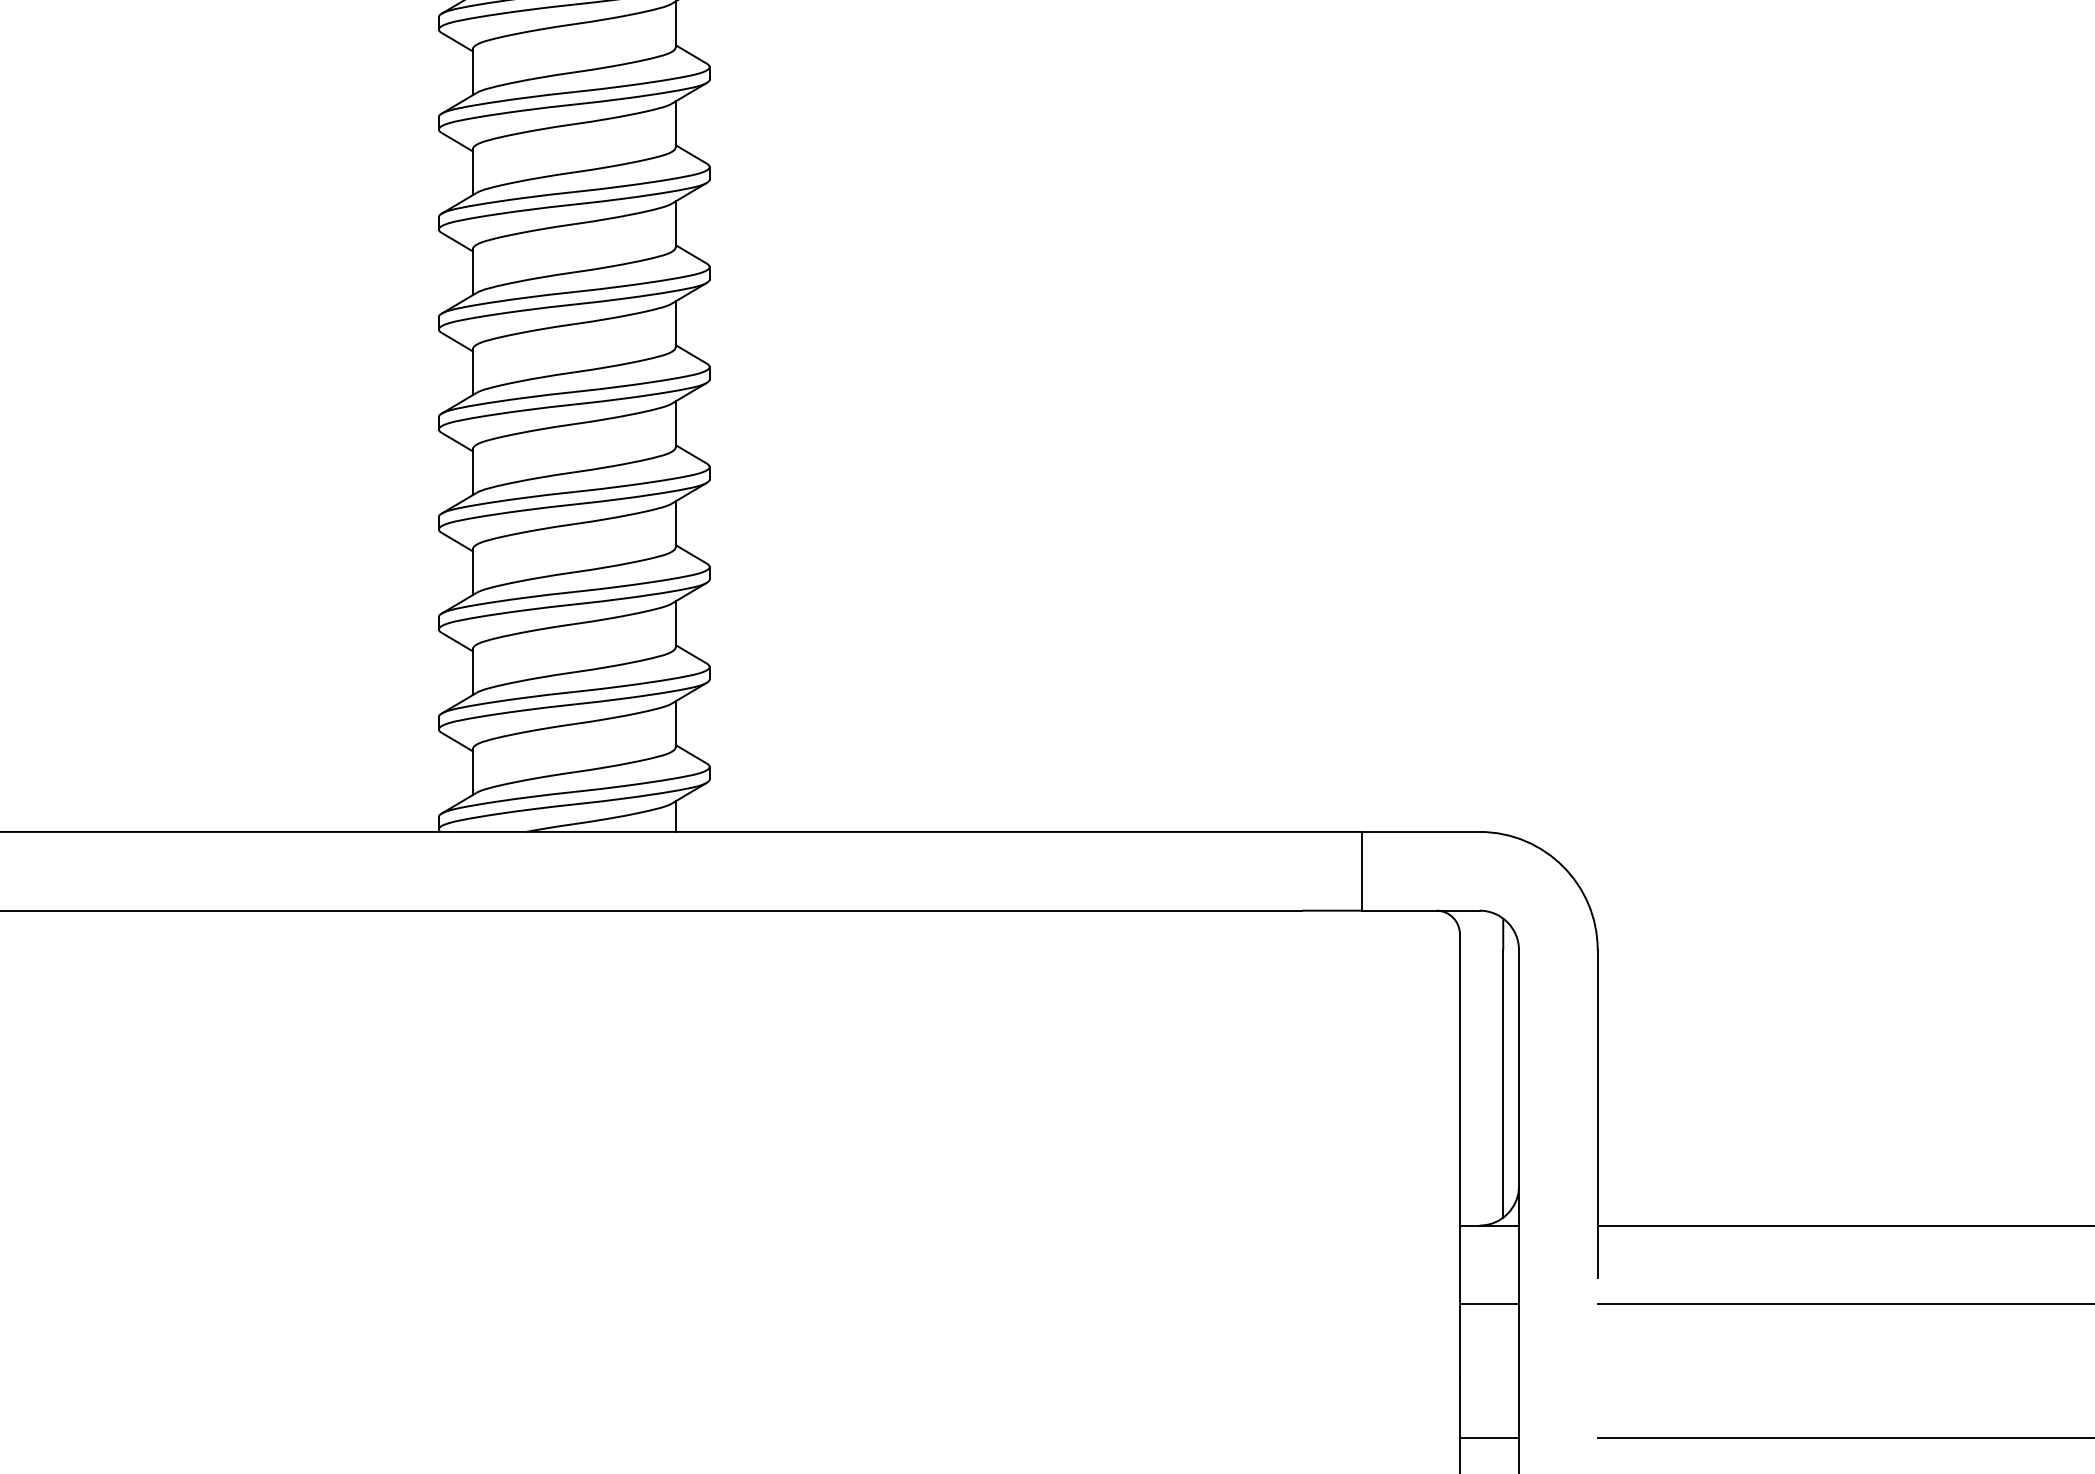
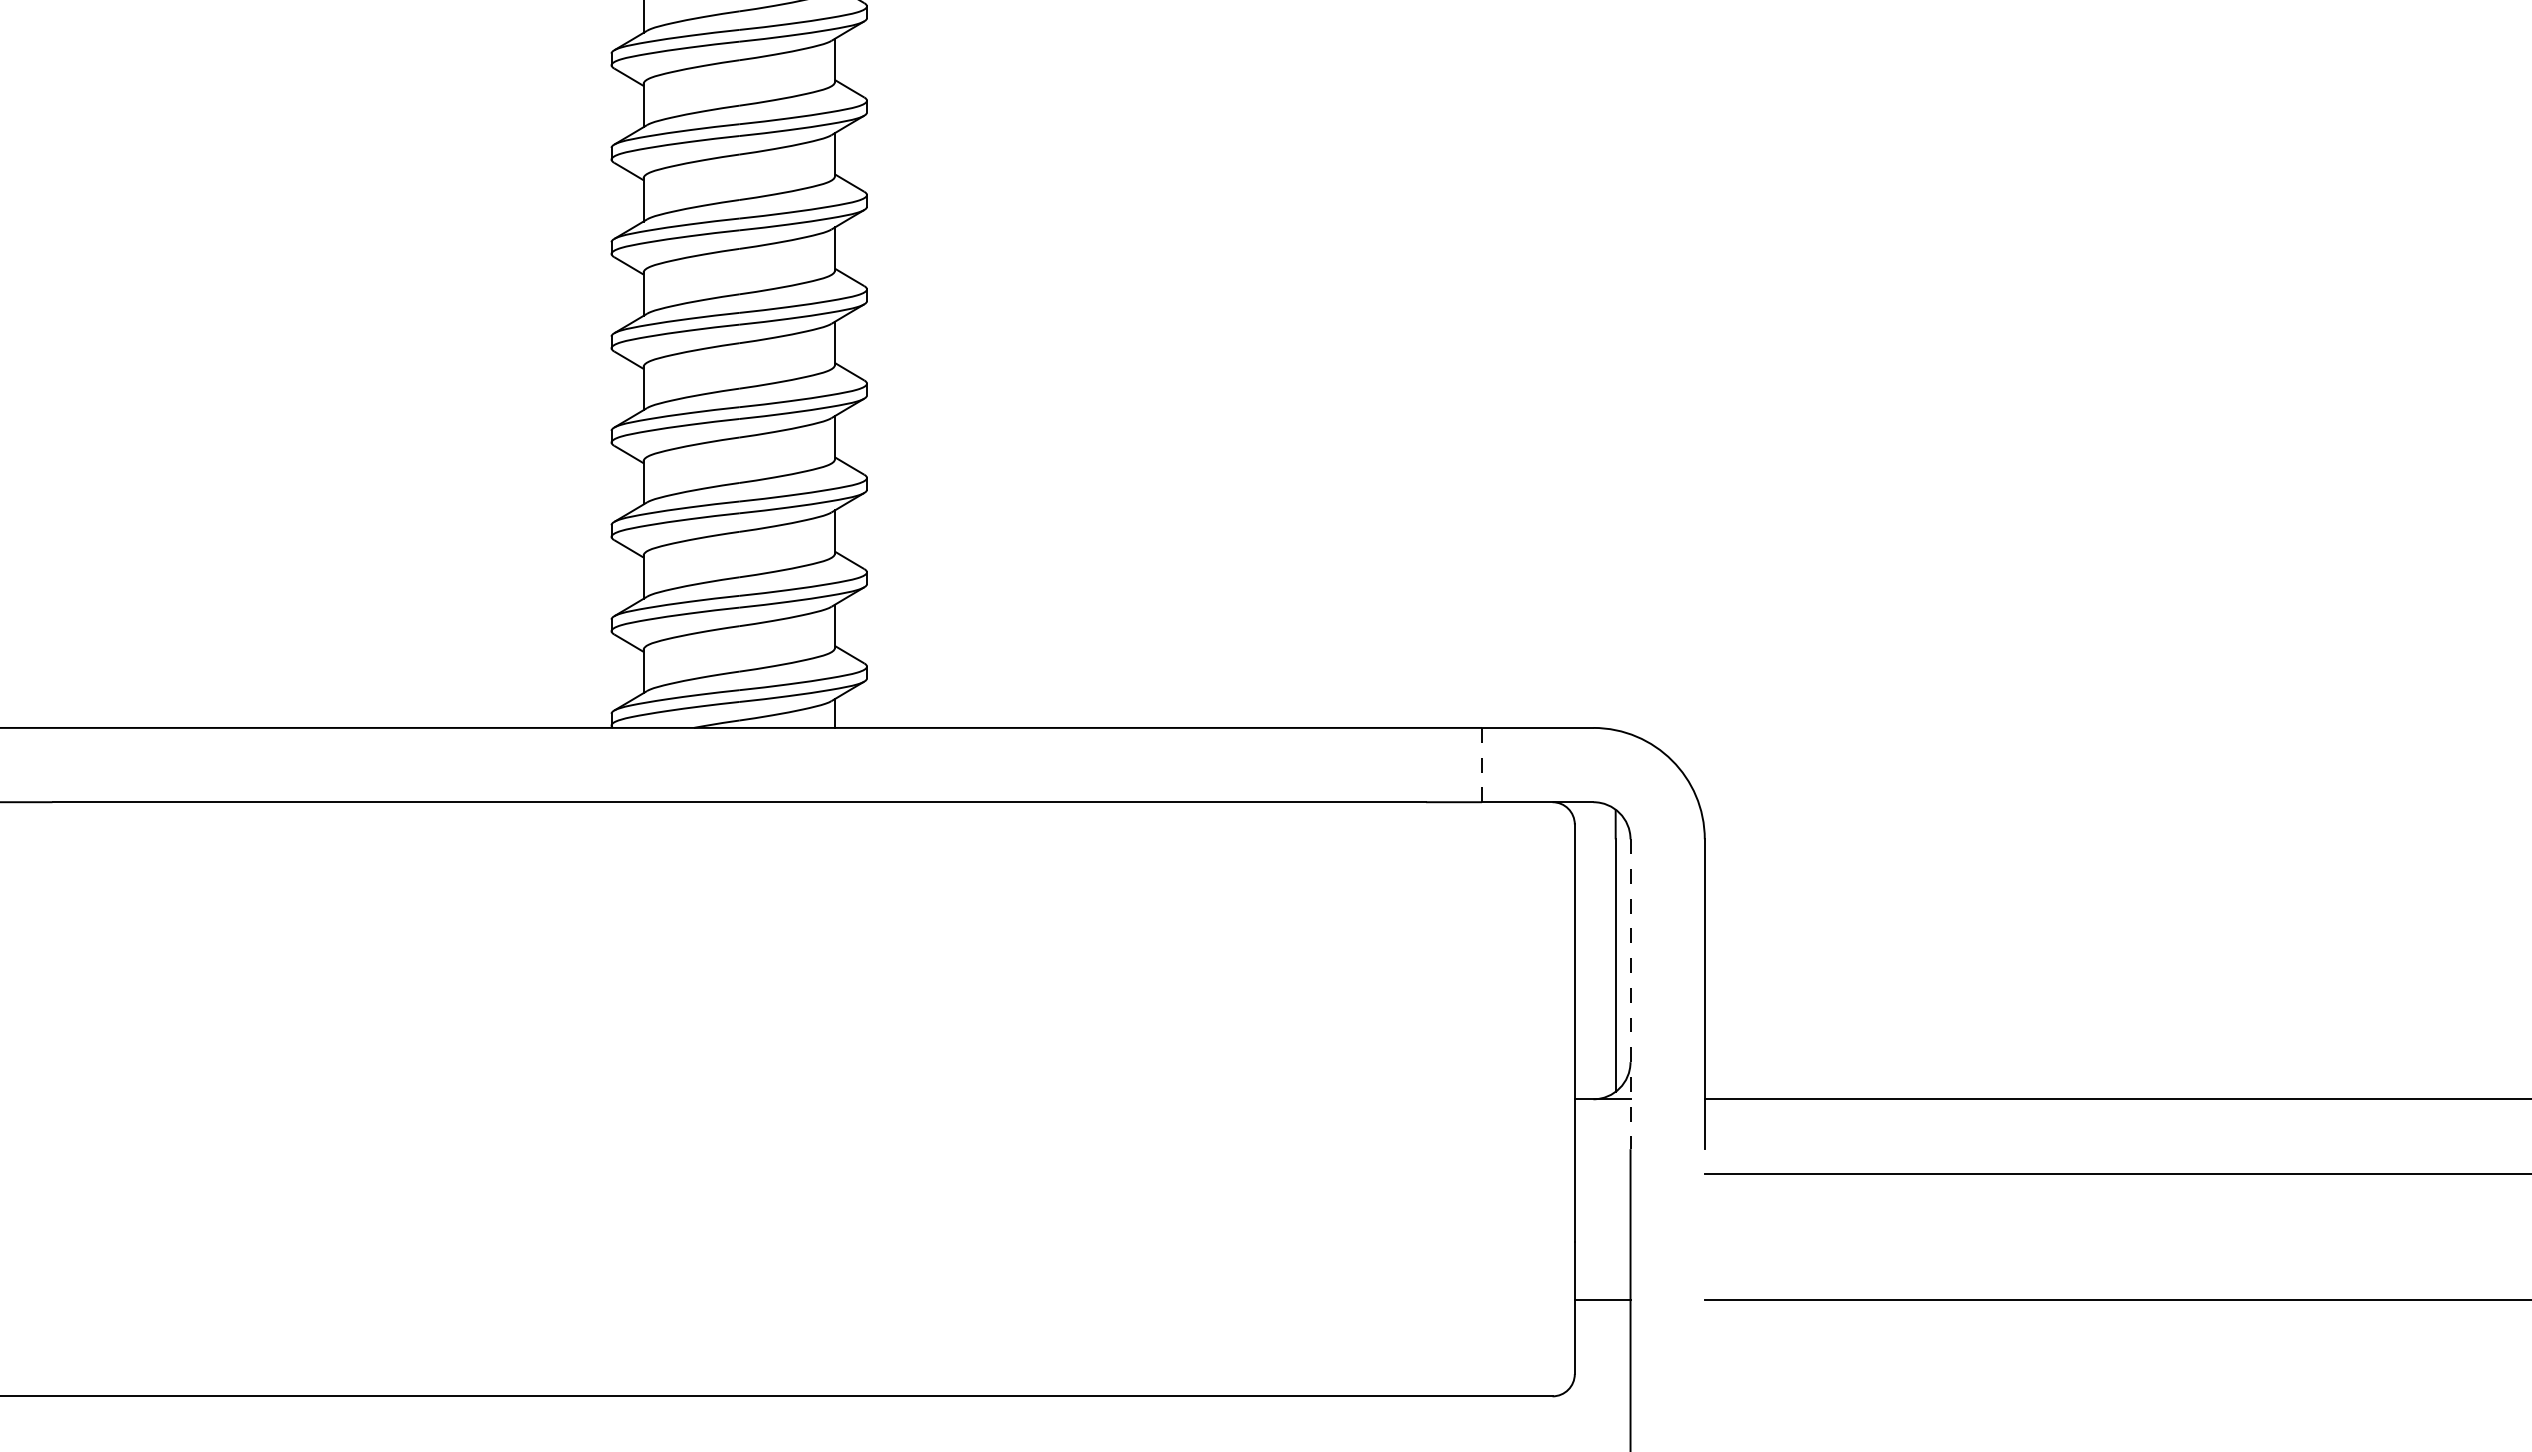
line: (1361, 871) -> (1481, 765), solid -> dashed
line: (1518, 1114) -> (1630, 994), solid -> dashed
line: (1489, 1304) -> (1602, 1173), removed

